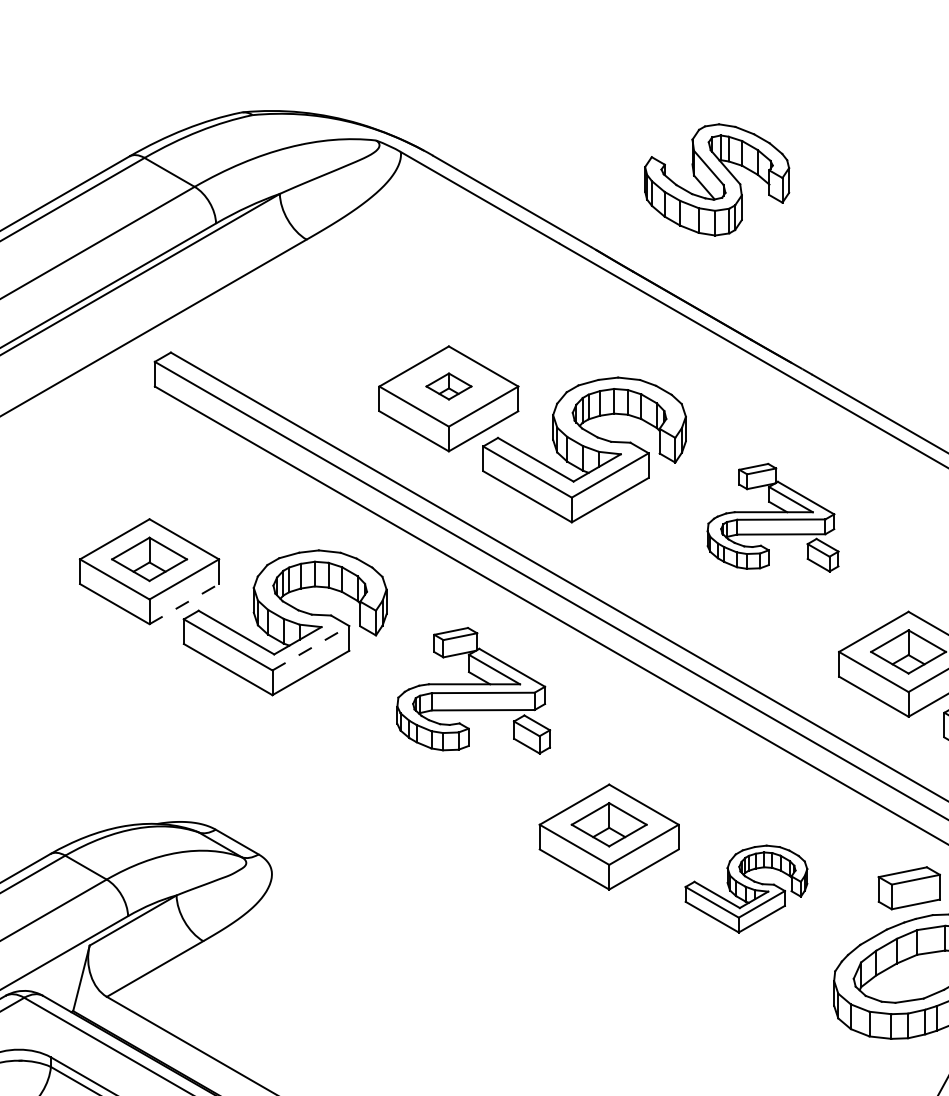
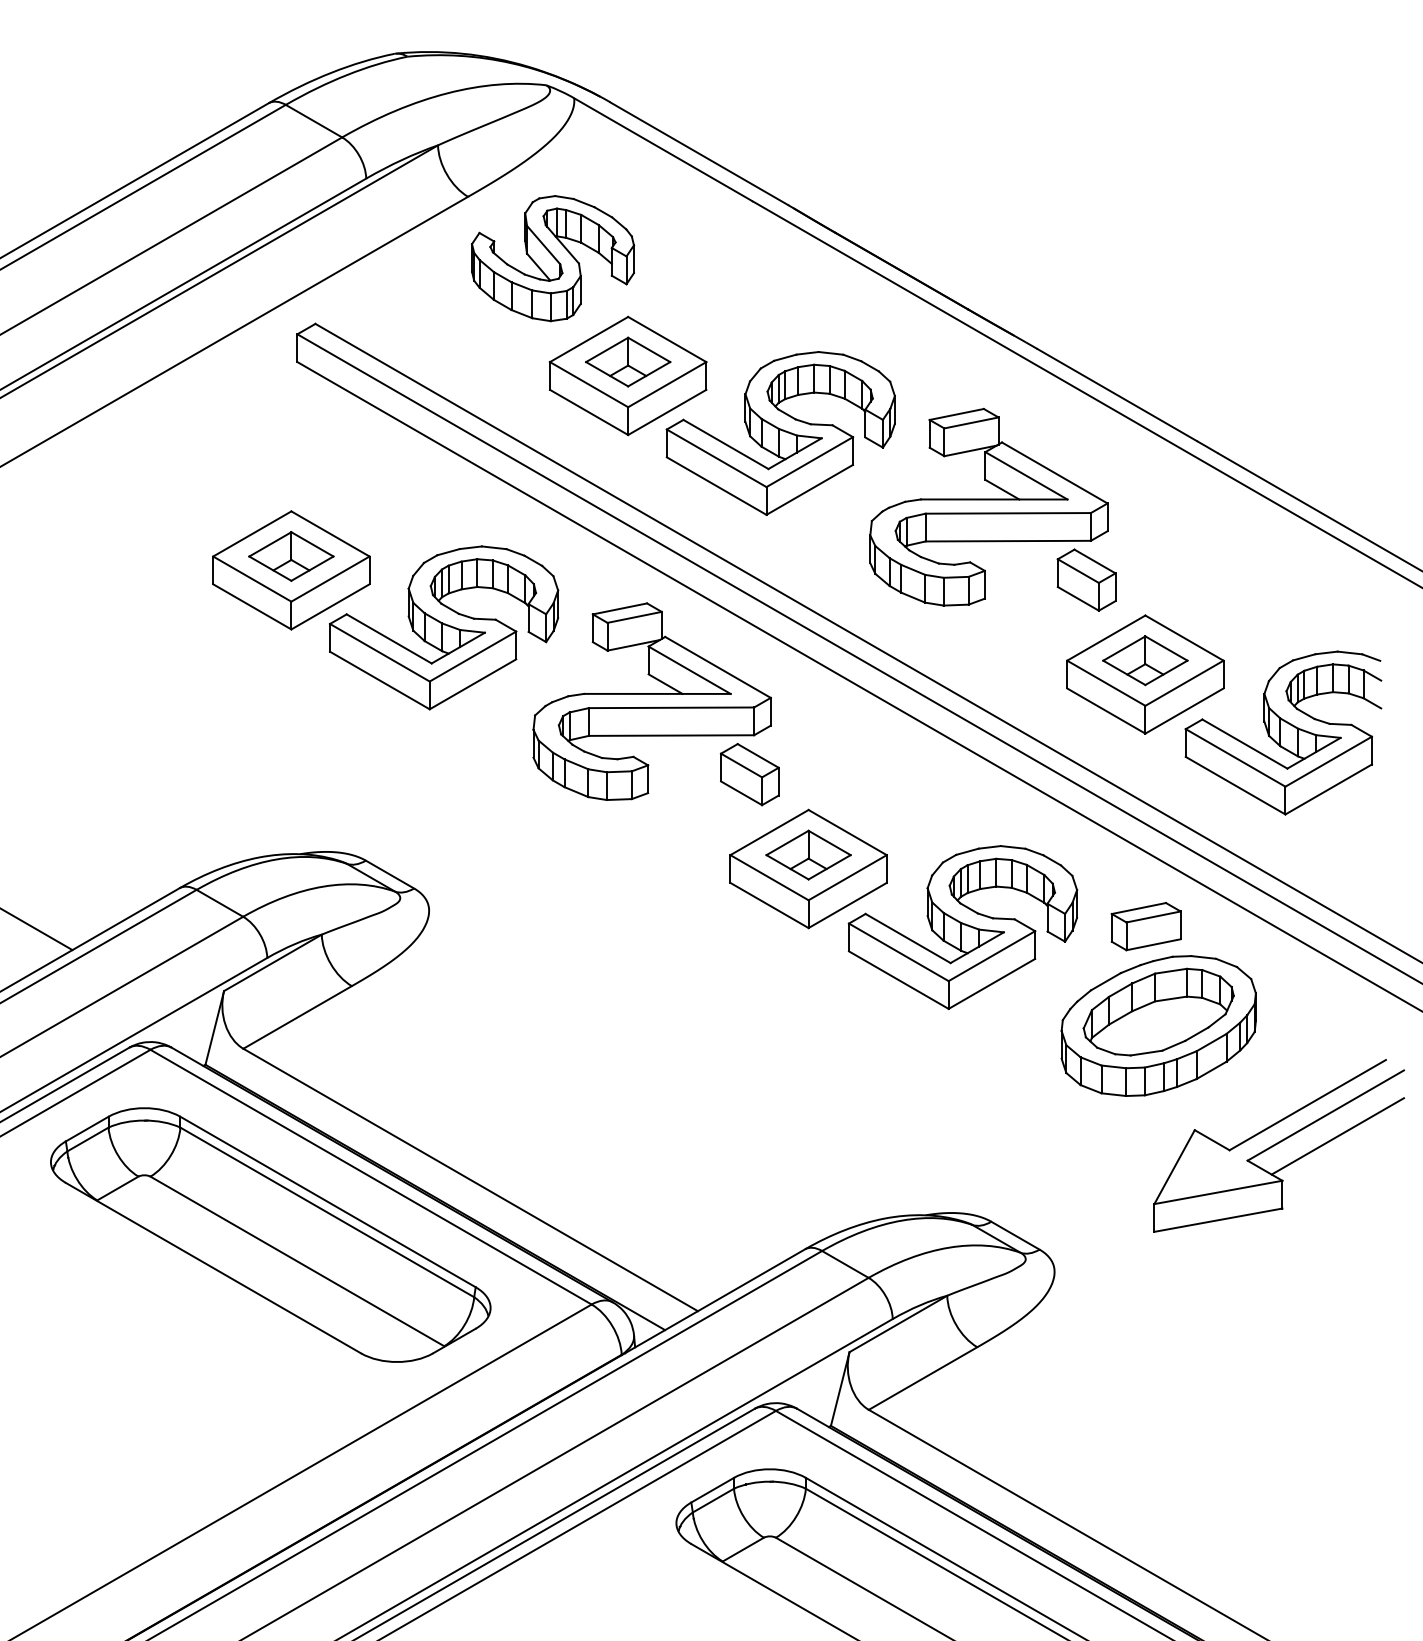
part: (717, 179) -> (553, 258), moved
part: (449, 386) -> (628, 361), size x1.67
part: (772, 517) -> (992, 509), size x1.67
line: (184, 603) -> (330, 606), dashed -> solid
line: (310, 648) -> (472, 656), dashed -> solid
part: (473, 690) -> (655, 704), size x1.43
part: (746, 889) -> (962, 927), size x1.67

